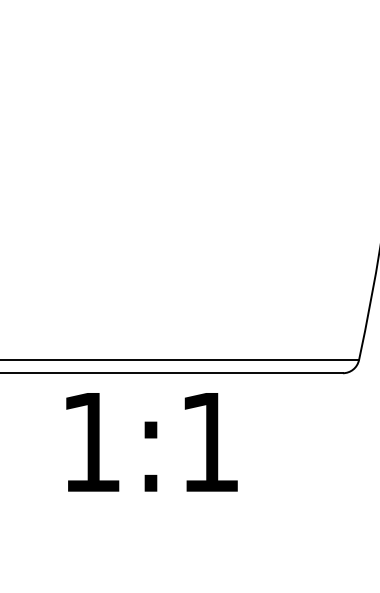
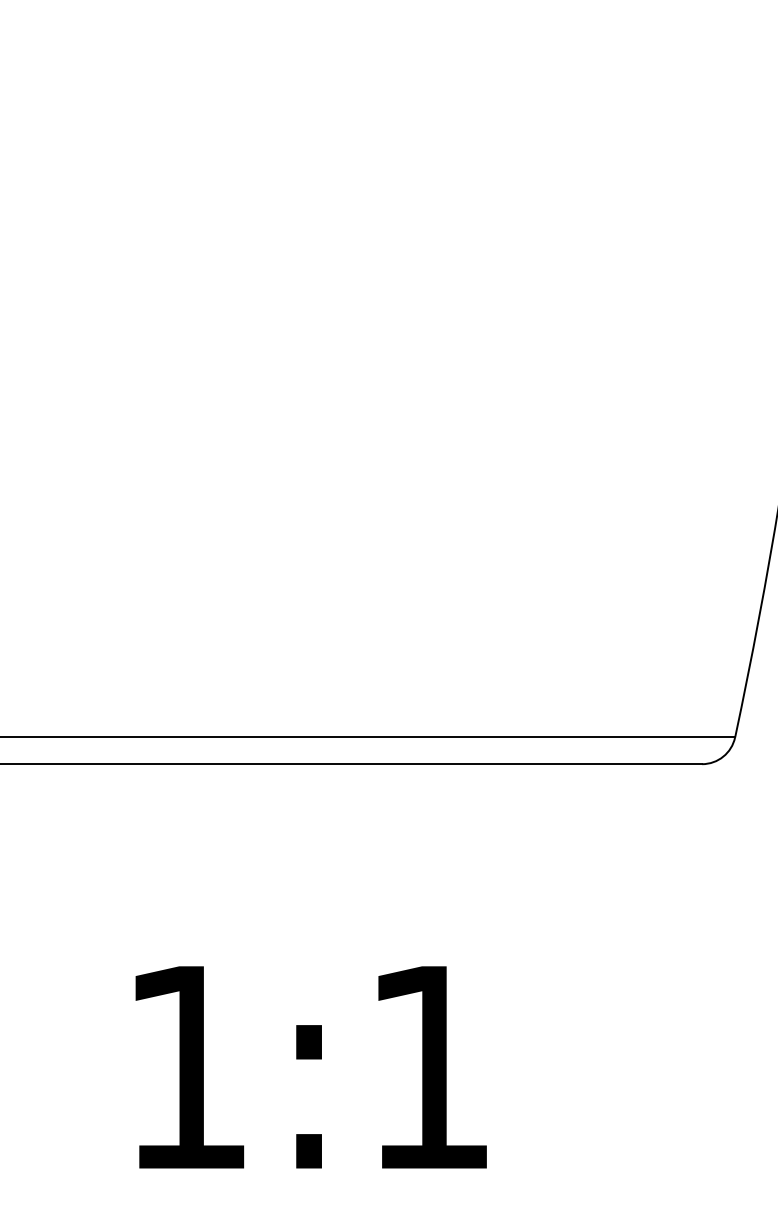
text: (151, 442) -> (310, 1067), moved

